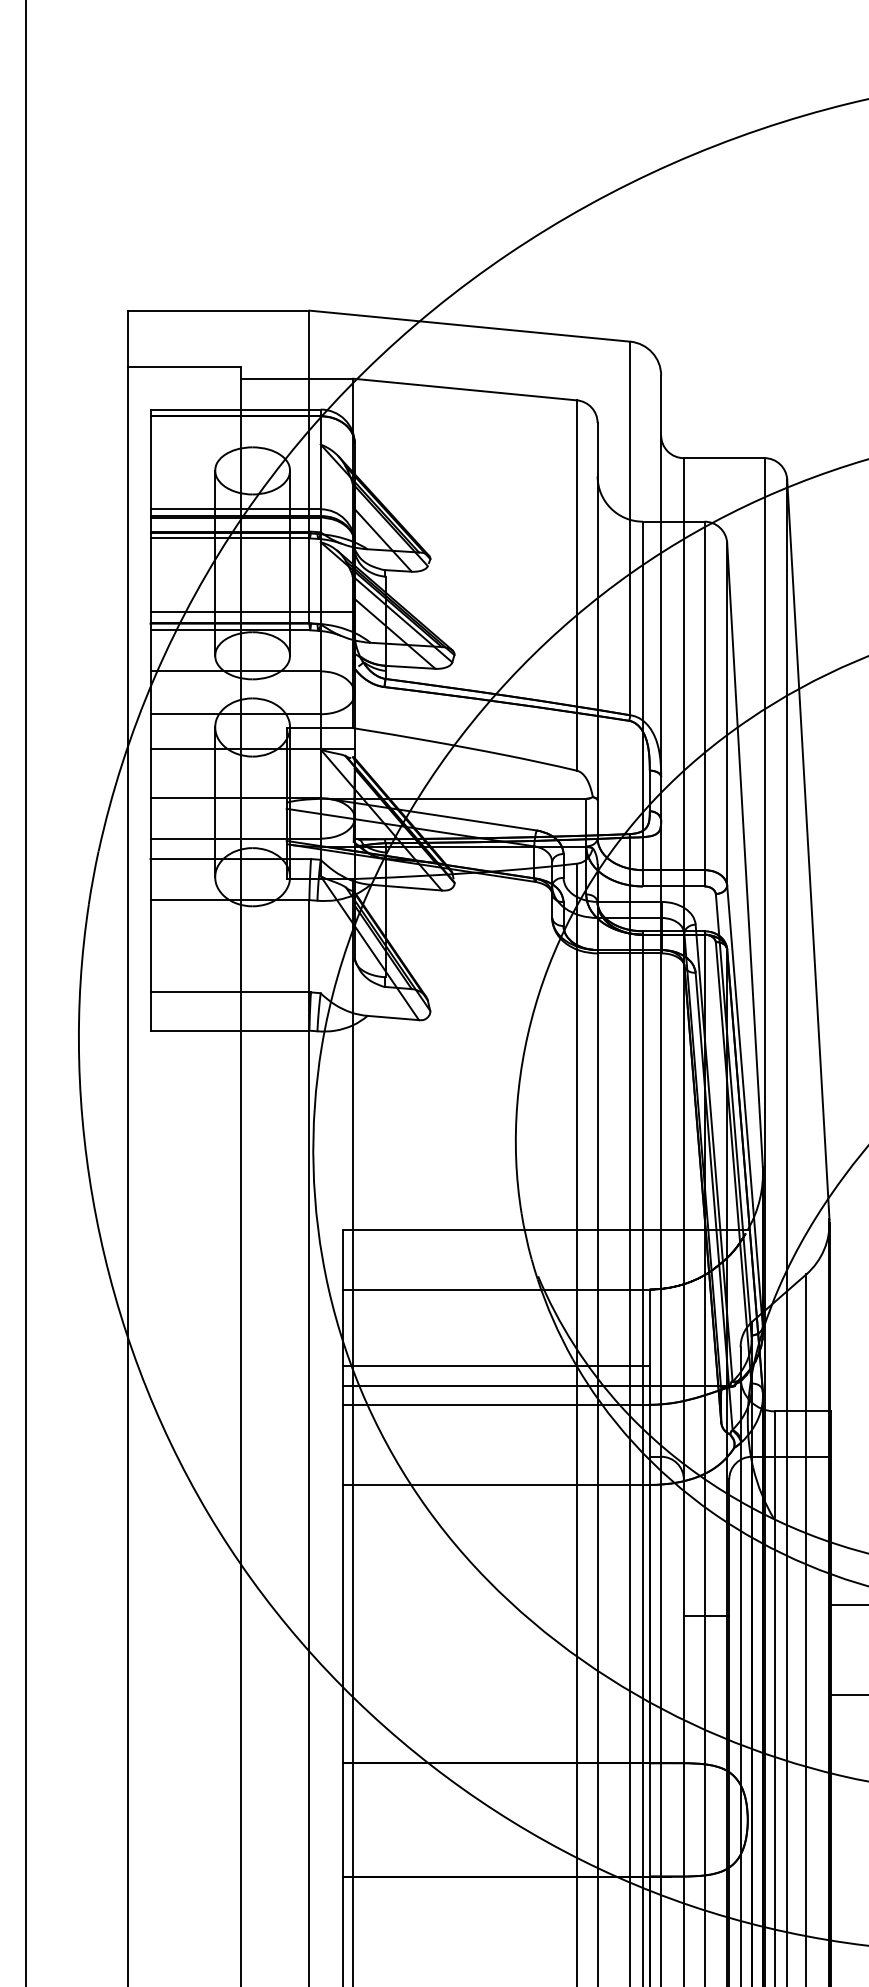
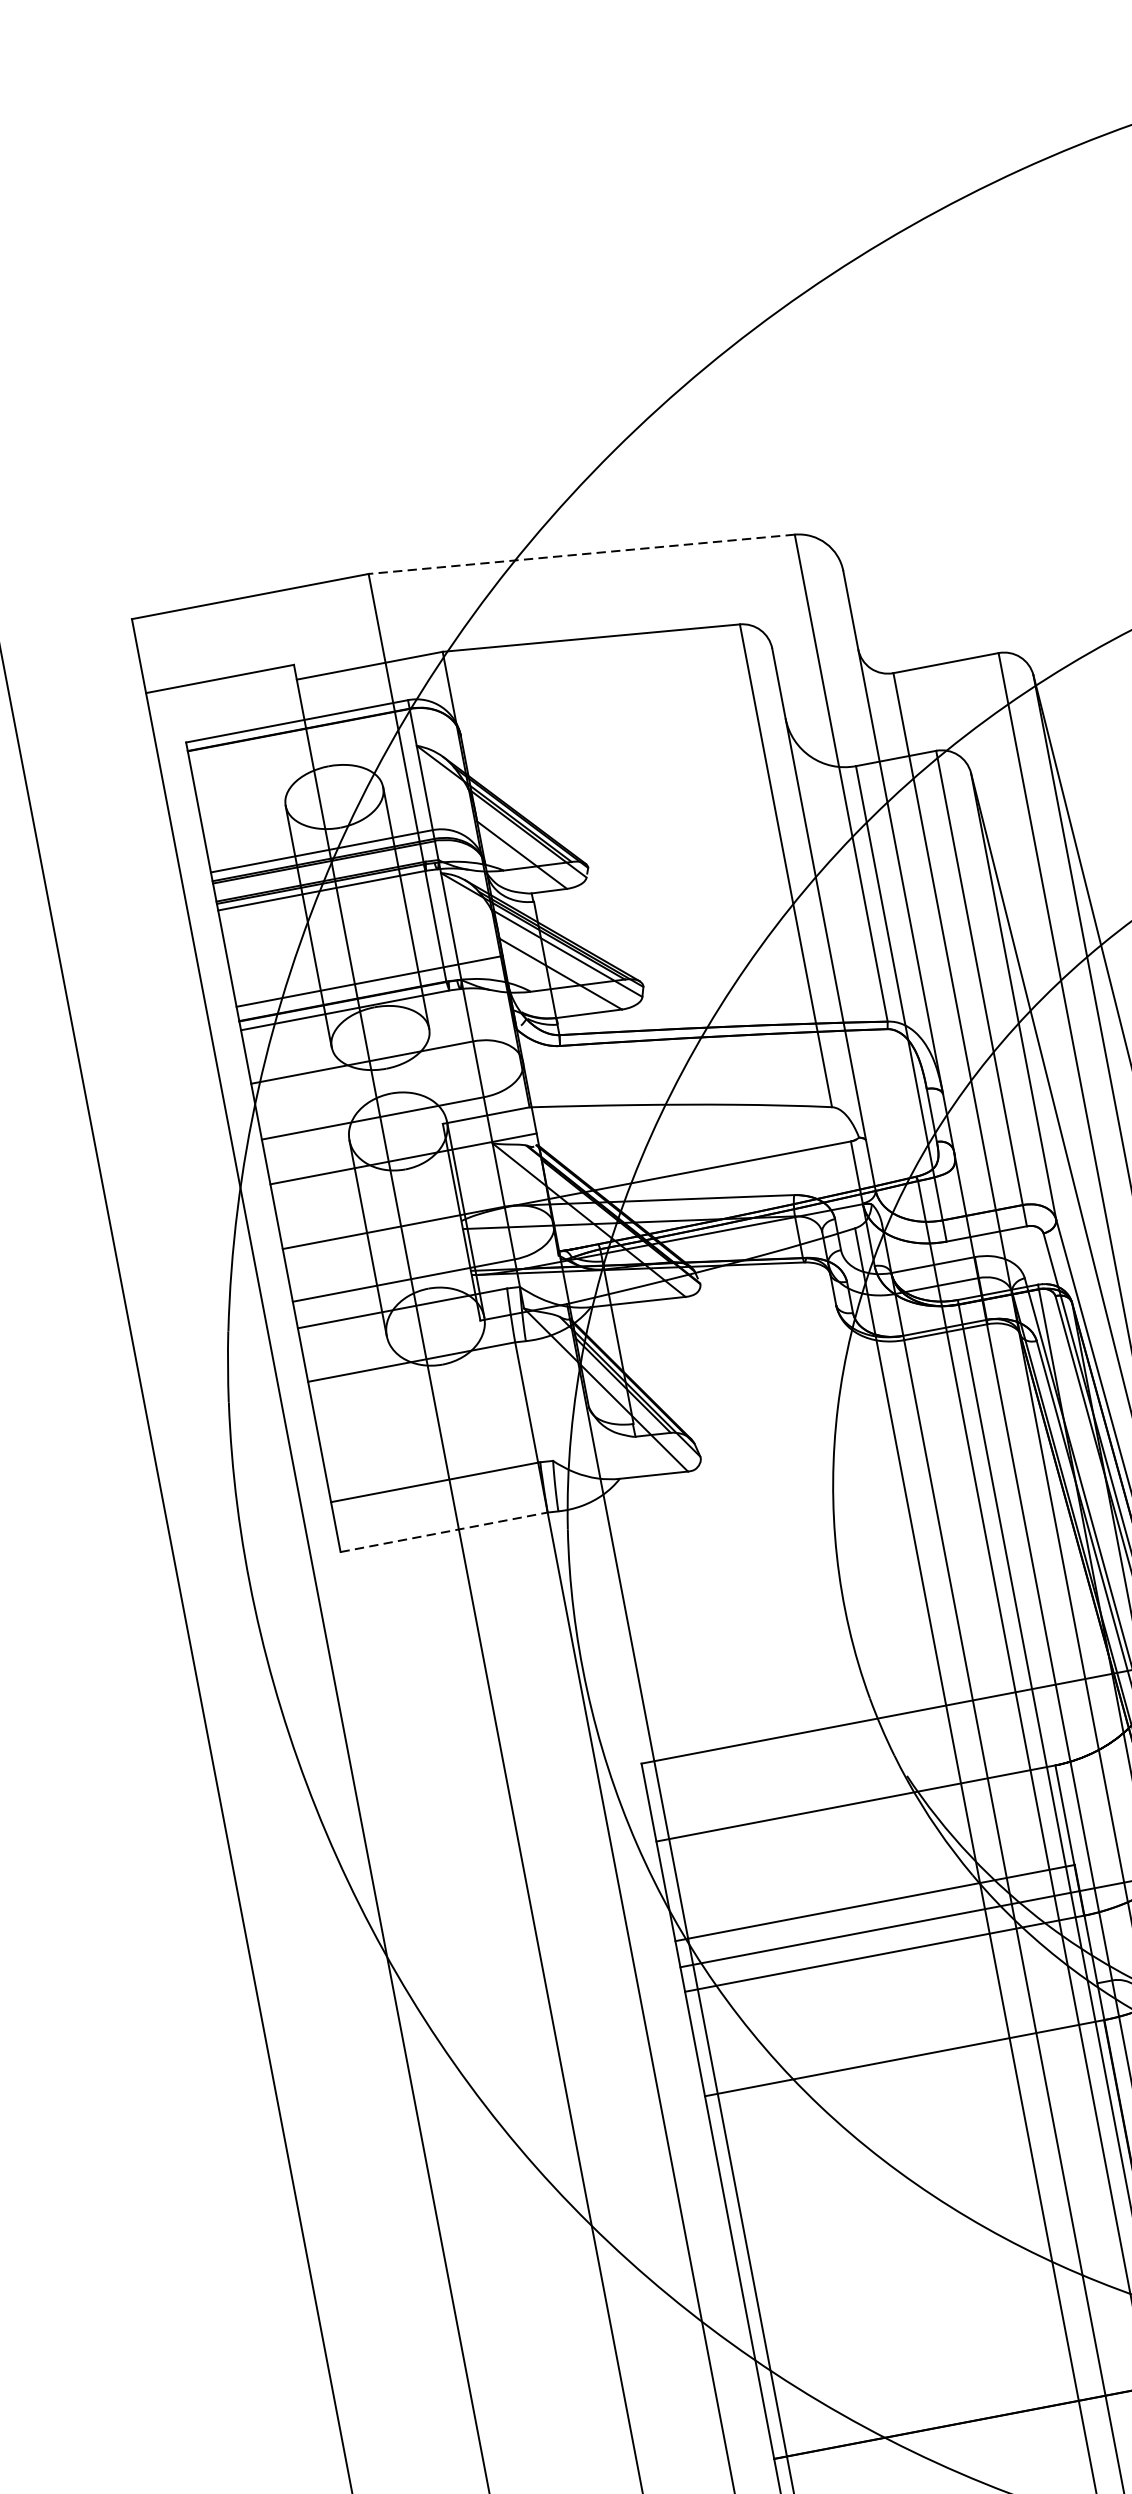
line: (469, 326) -> (581, 554), solid -> dashed
line: (230, 1030) -> (444, 1531), solid -> dashed

